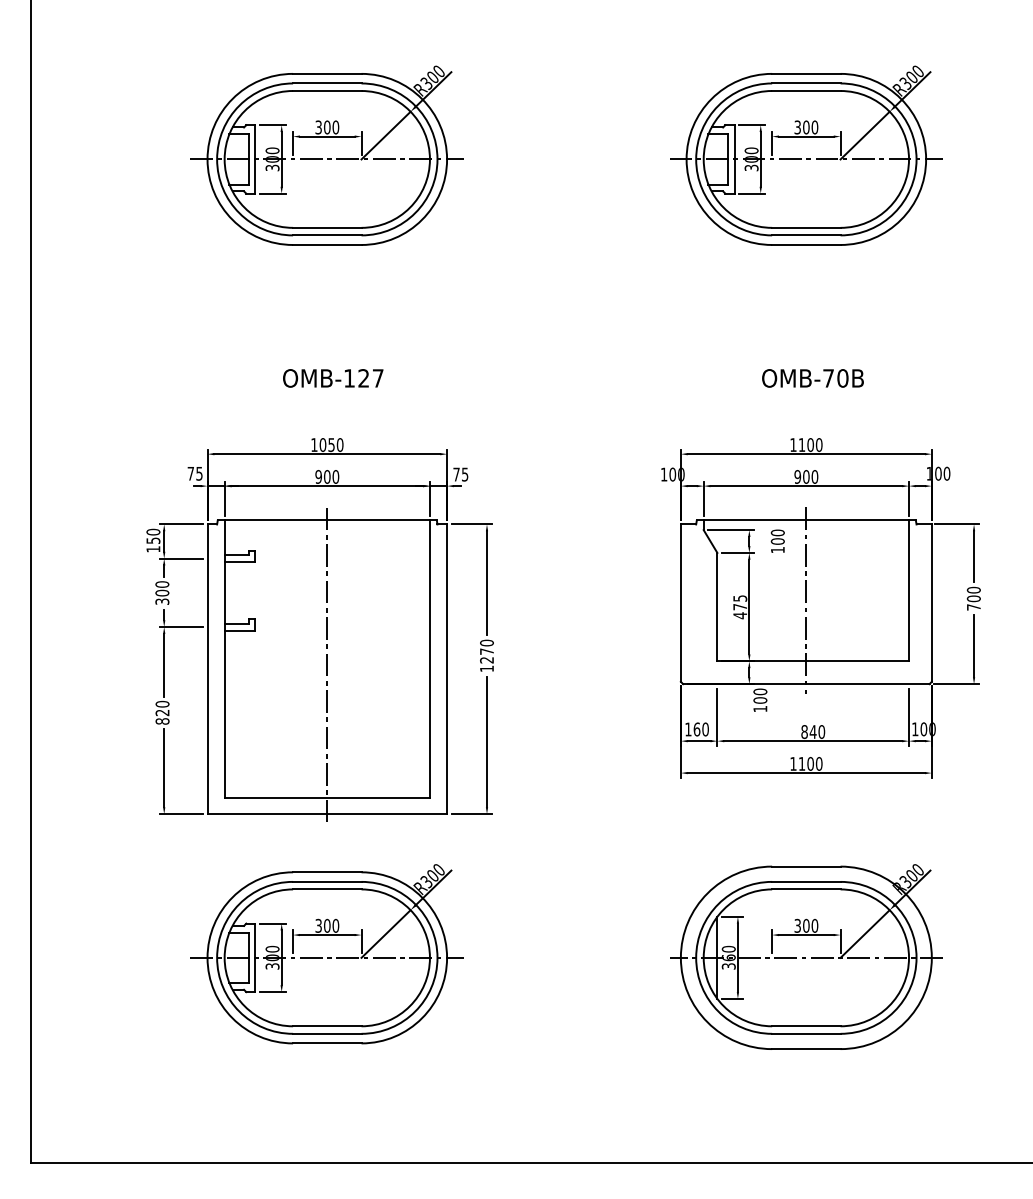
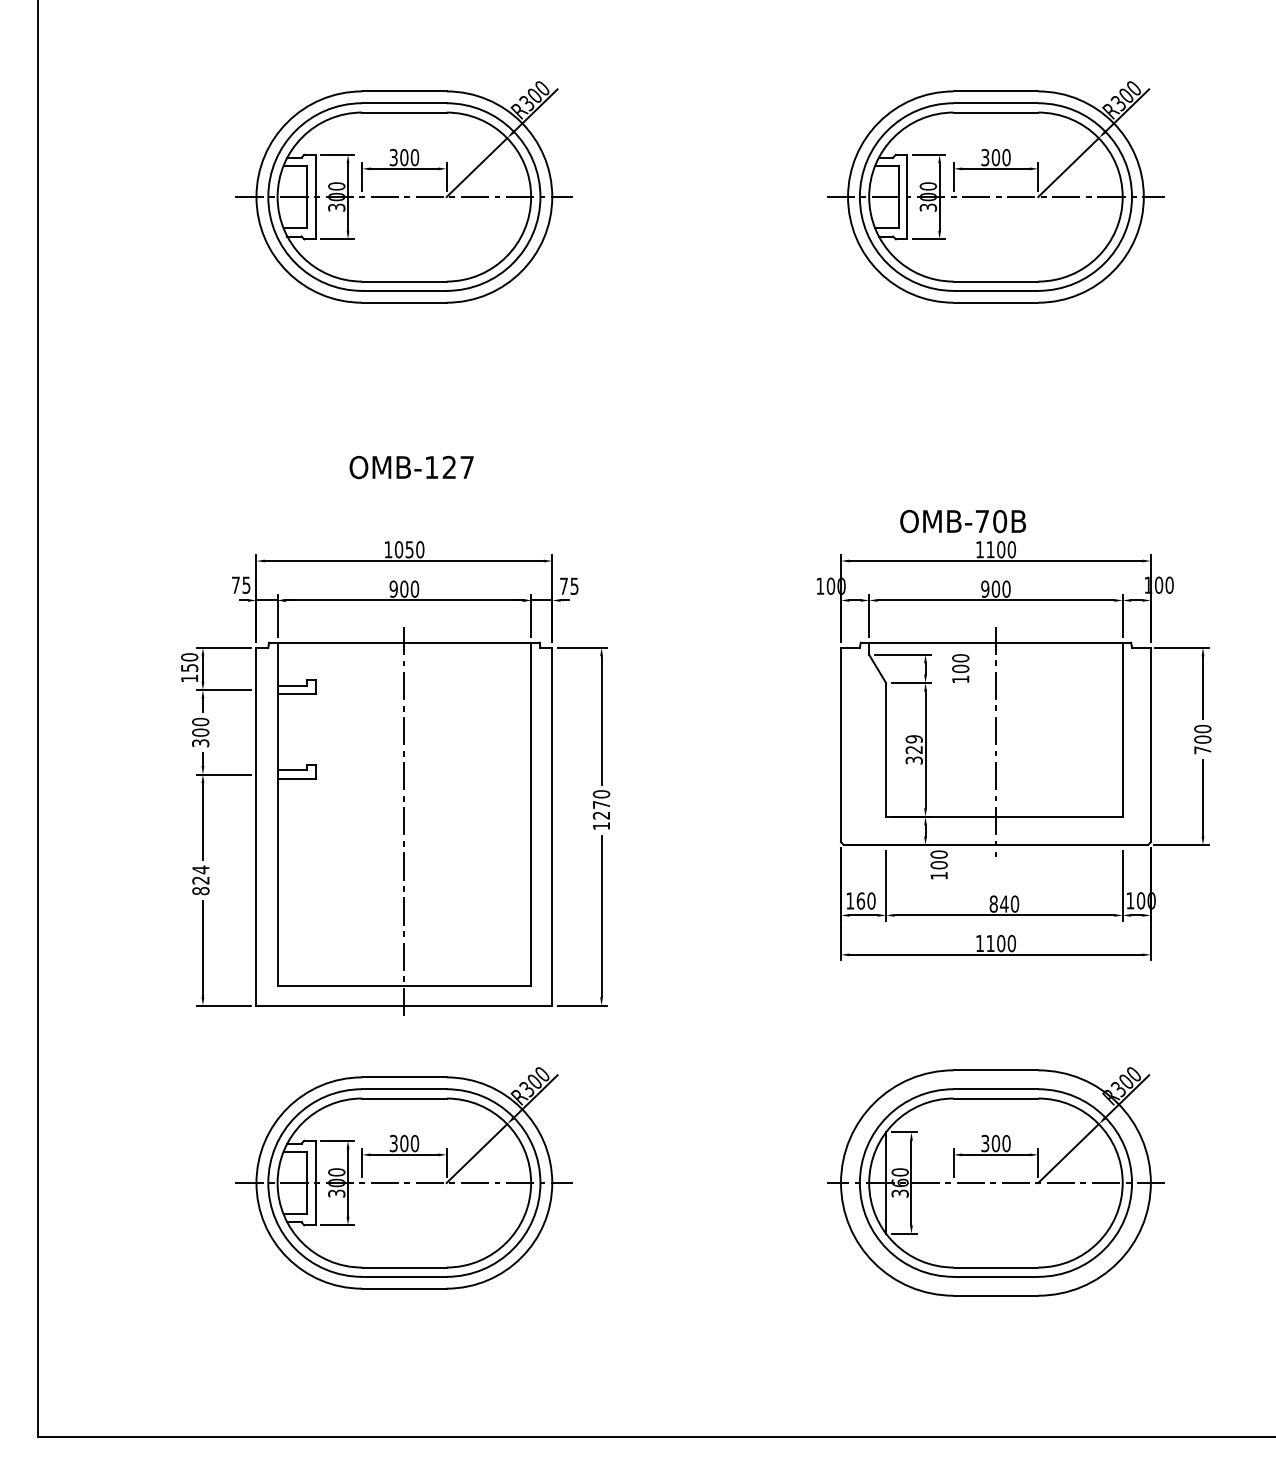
text: (812, 378) -> (962, 521), moved
text: (739, 606) -> (913, 749), 475 -> 329
text: (162, 703) -> (200, 869), 820 -> 824

